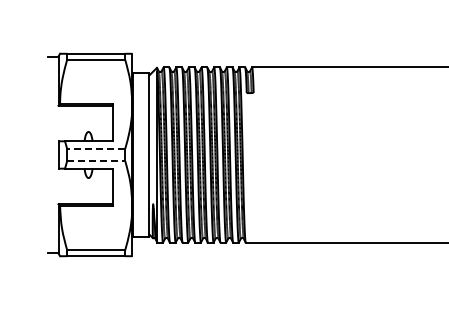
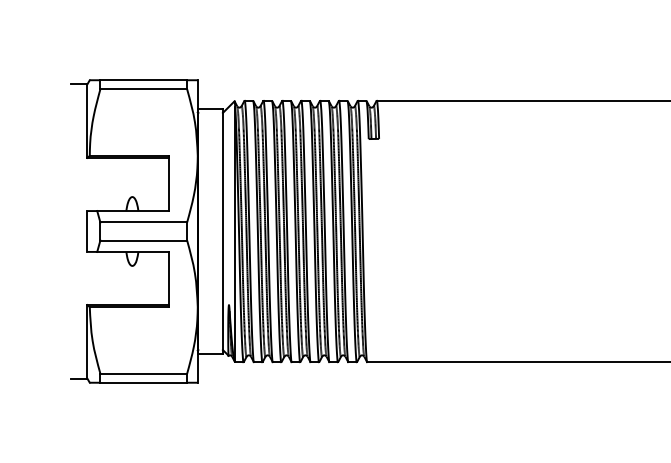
line: (95, 148) -> (142, 221), dashed -> solid
line: (96, 161) -> (144, 241), dashed -> solid

